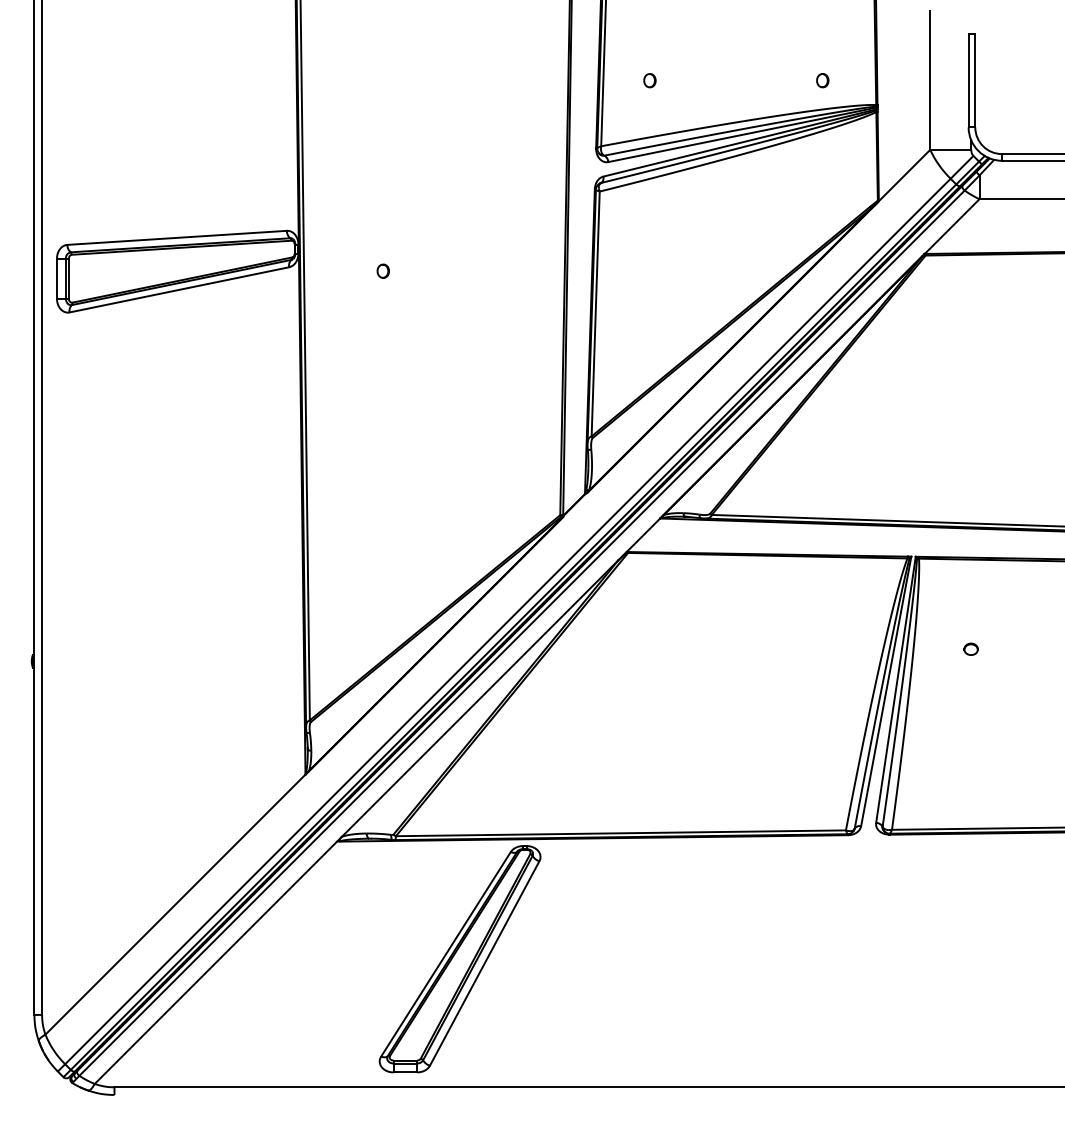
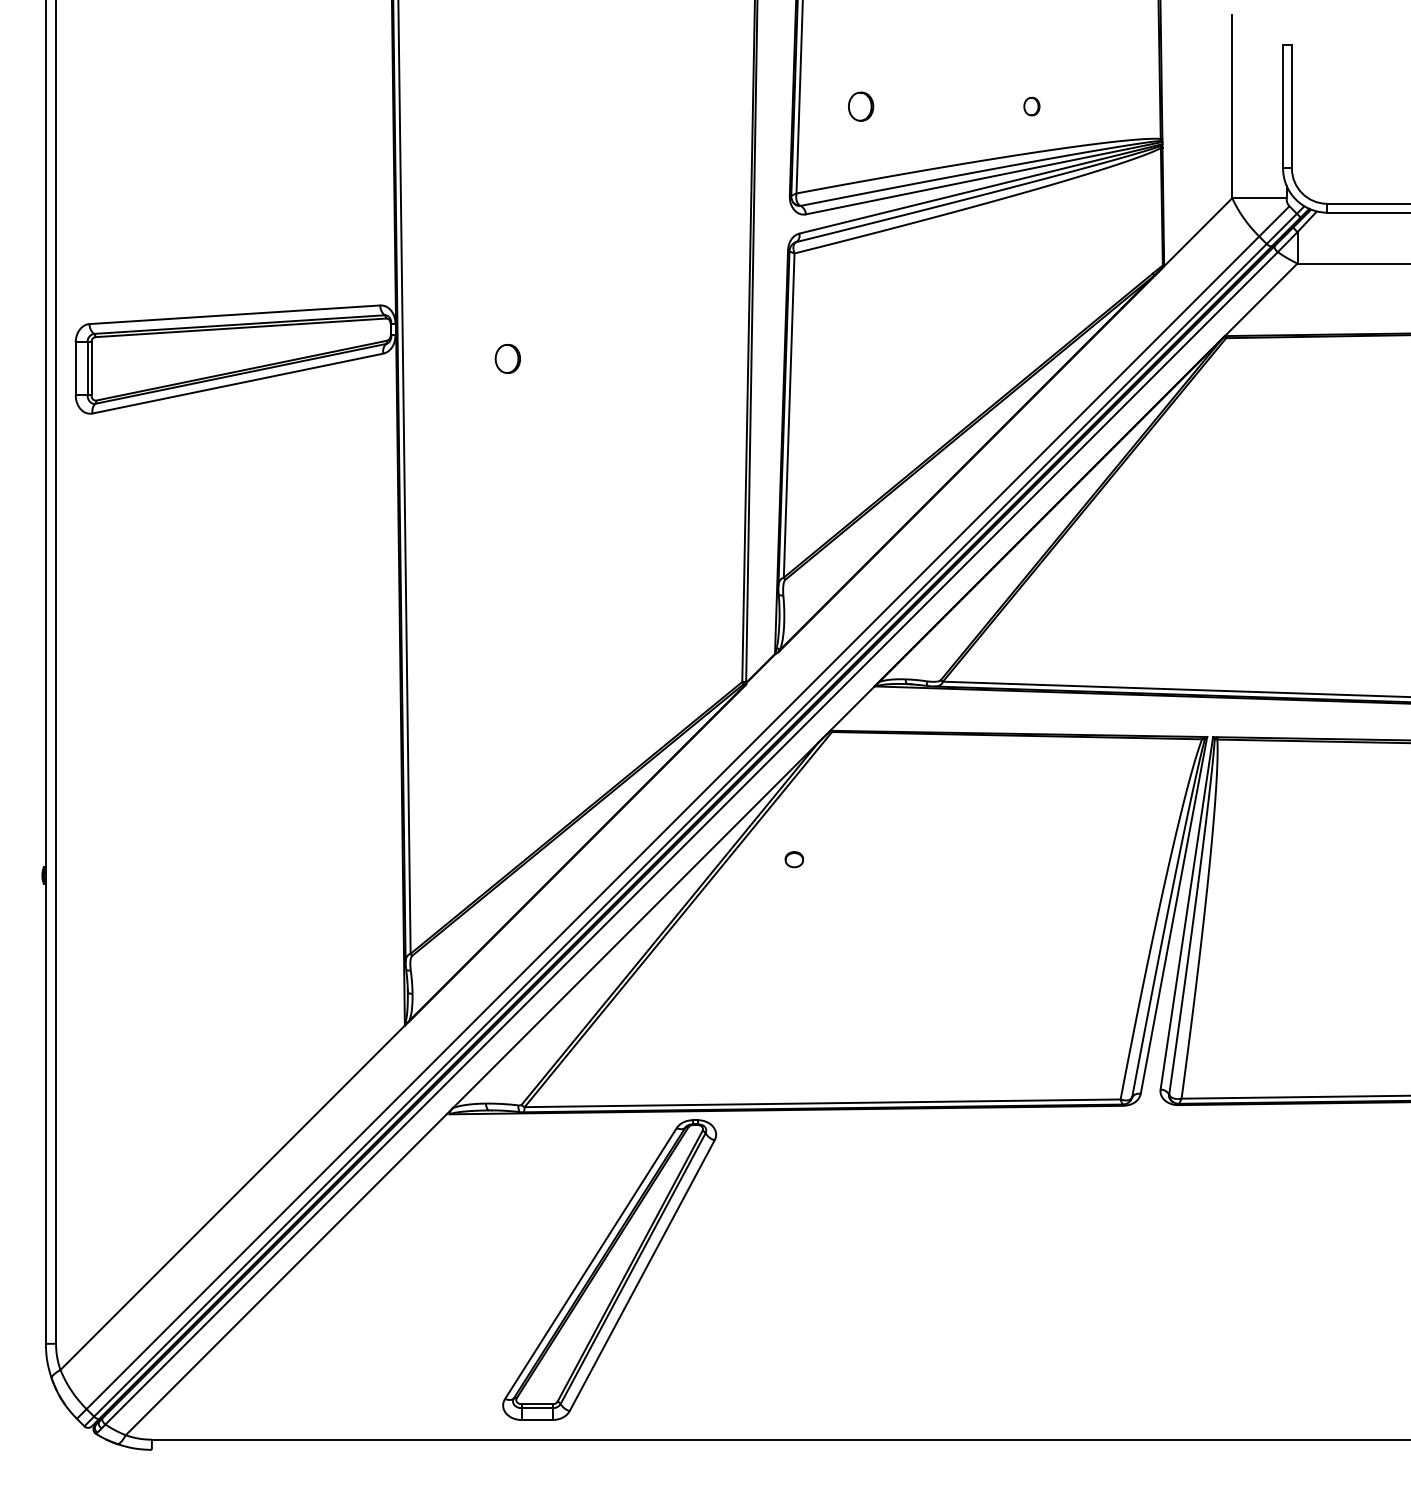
part: (649, 80) -> (860, 106), size x1.6
part: (822, 80) -> (1031, 106), moved
part: (382, 270) -> (507, 358), size x1.6
part: (971, 649) -> (794, 859), moved

